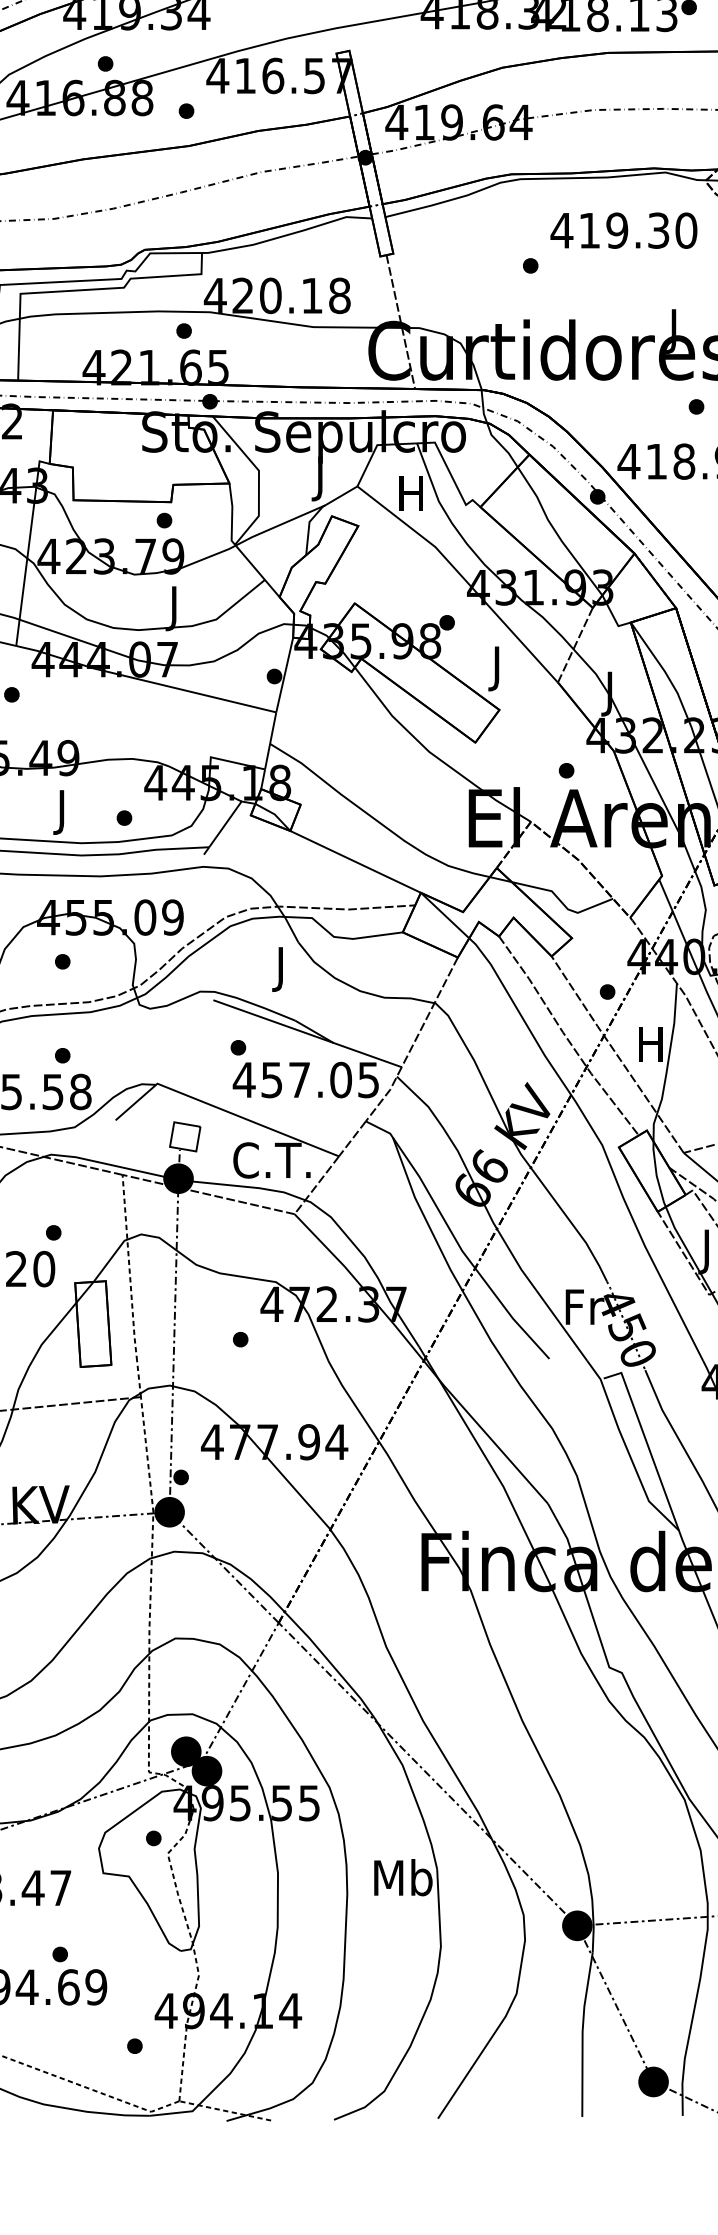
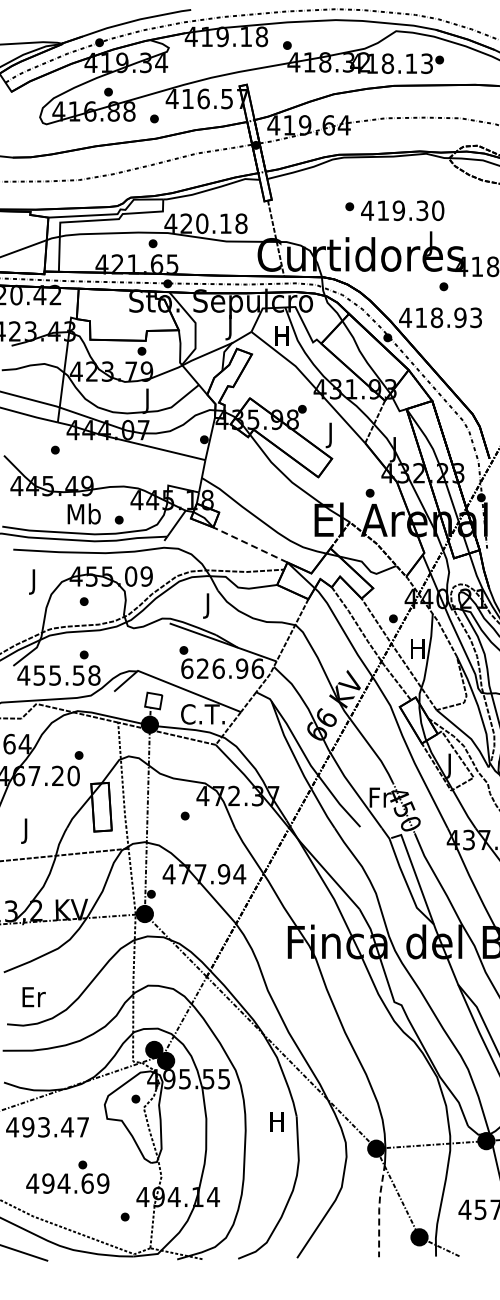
text: (623, 230) -> (402, 210), moved
text: (61, 811) -> (83, 516), J -> Mb
line: (355, 861) -> (250, 544), solid -> dashed
text: (306, 1079) -> (222, 668), 457.05 -> 626.96
text: (403, 1876) -> (277, 1120), Mb -> H
line: (583, 2032) -> (379, 1209), solid -> dashed

